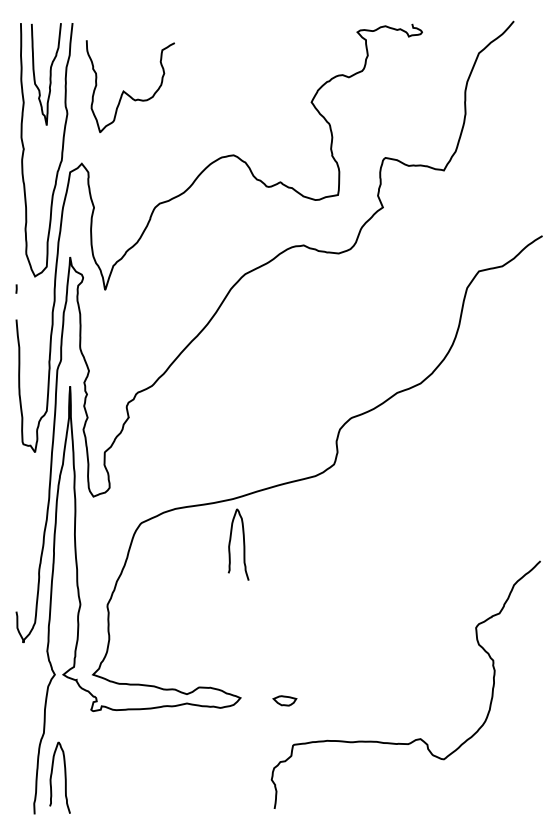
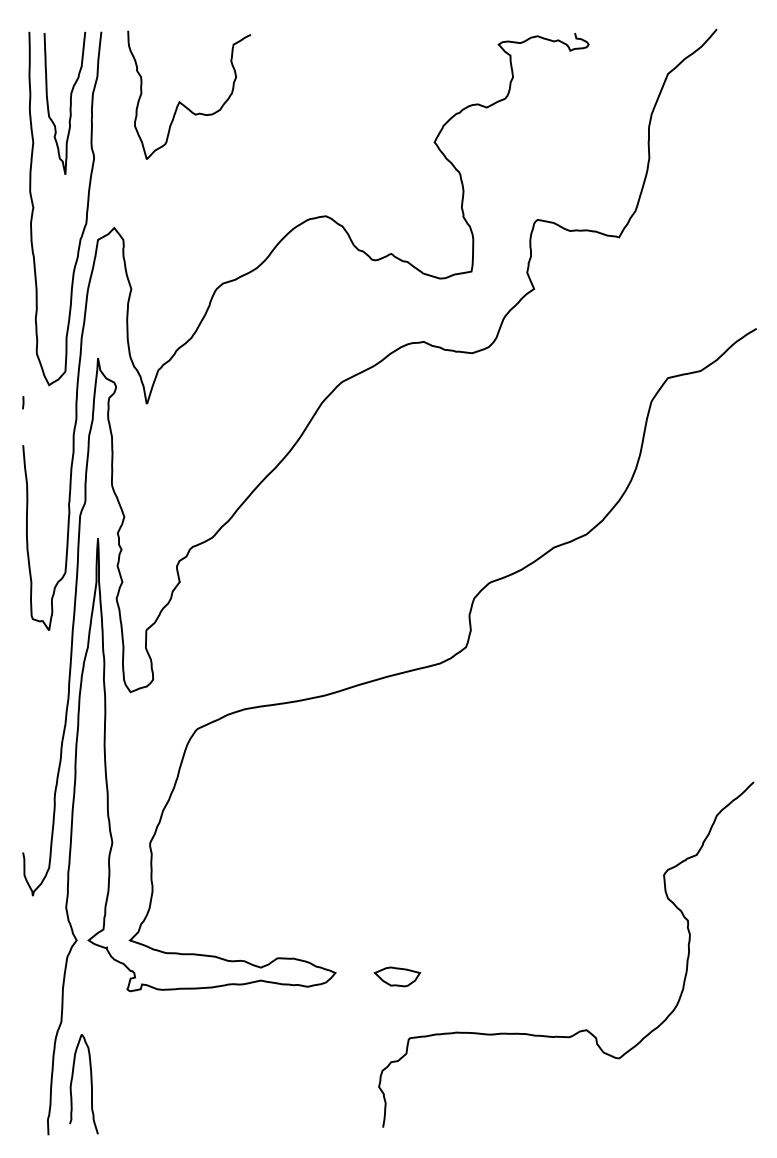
curve: (127, 93) -> (184, 104), moved
curve: (243, 544) -> (339, 759), removed
part: (284, 700) -> (397, 976), size x1.43

